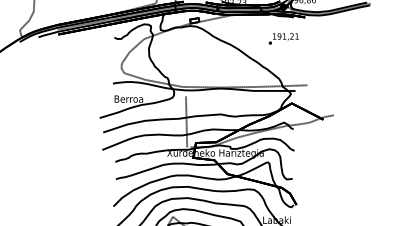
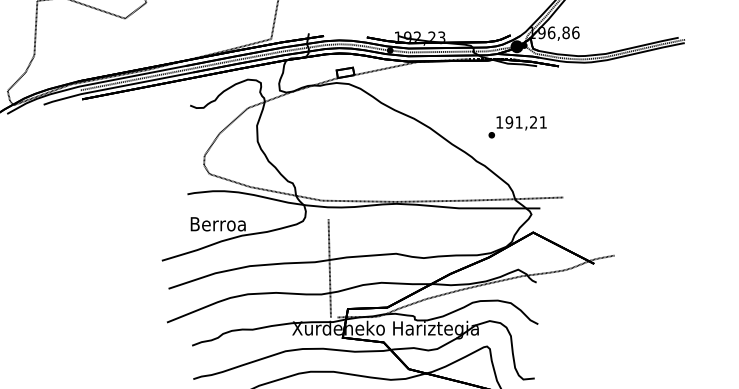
text: (283, 38) -> (517, 126), moved

